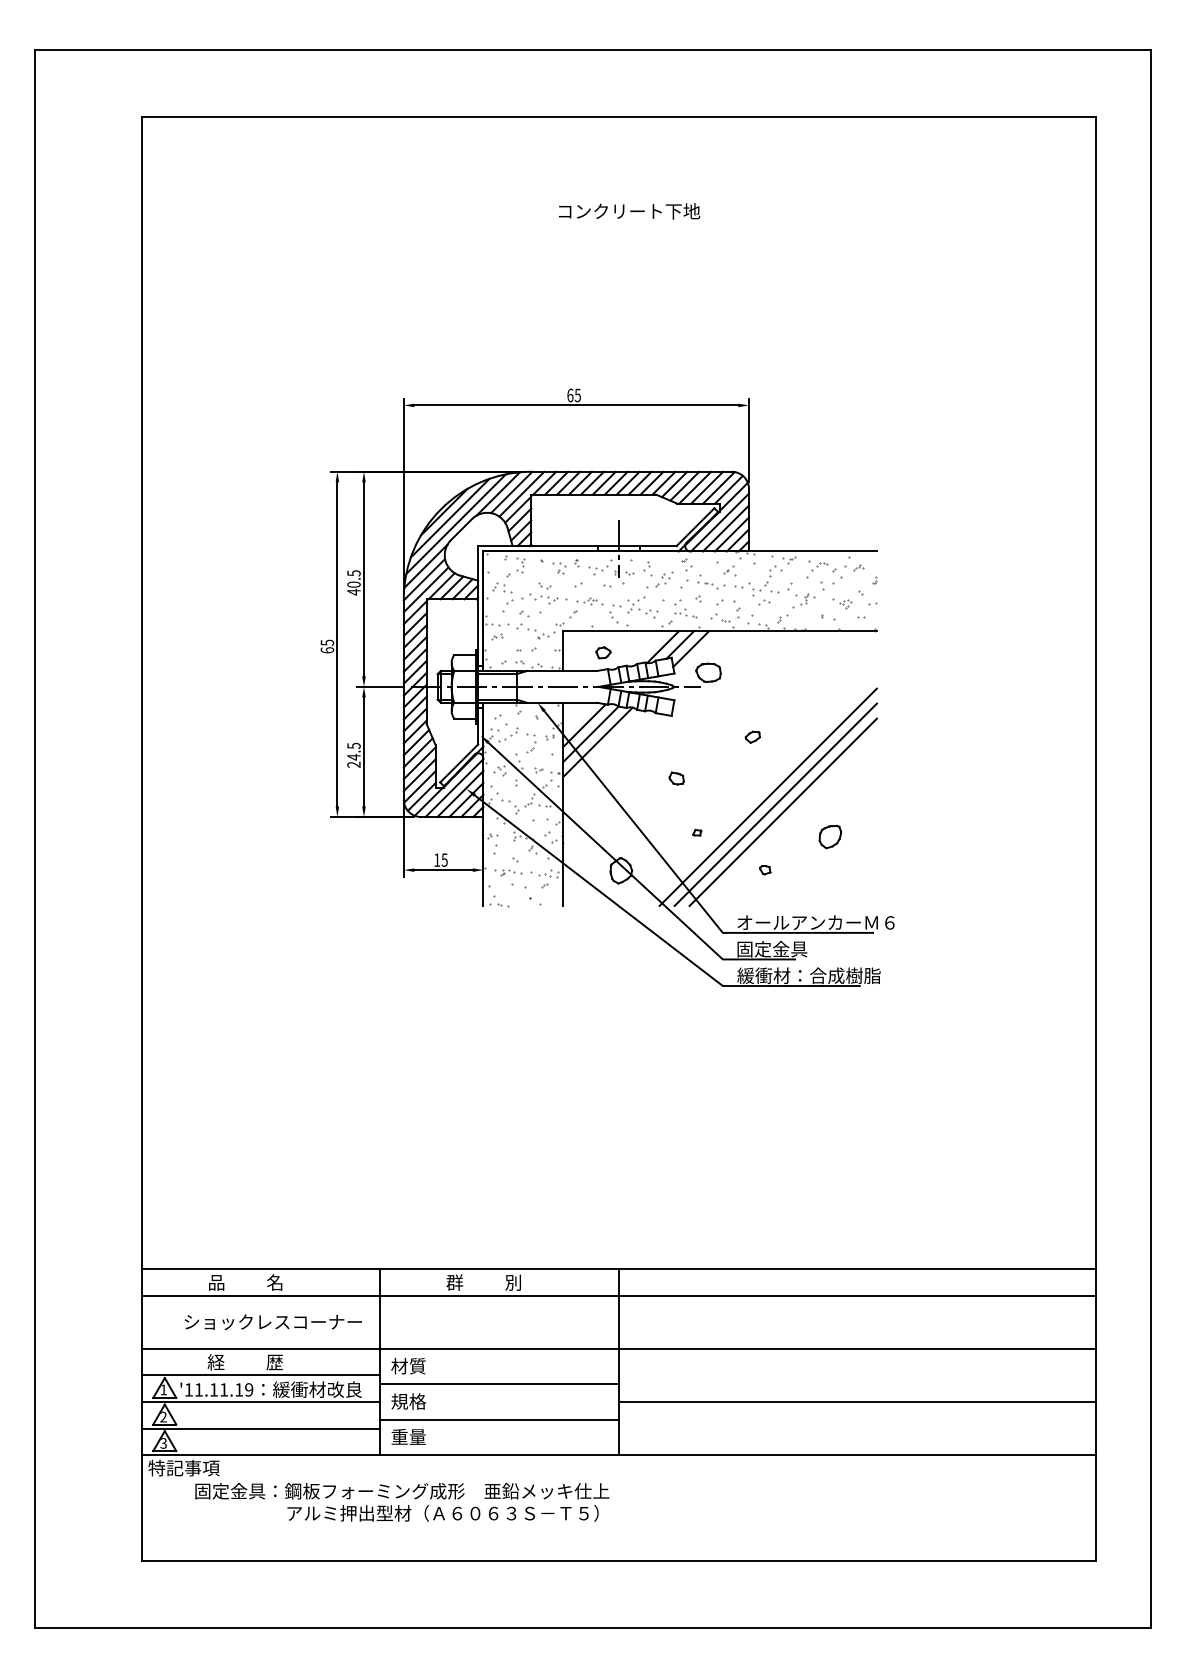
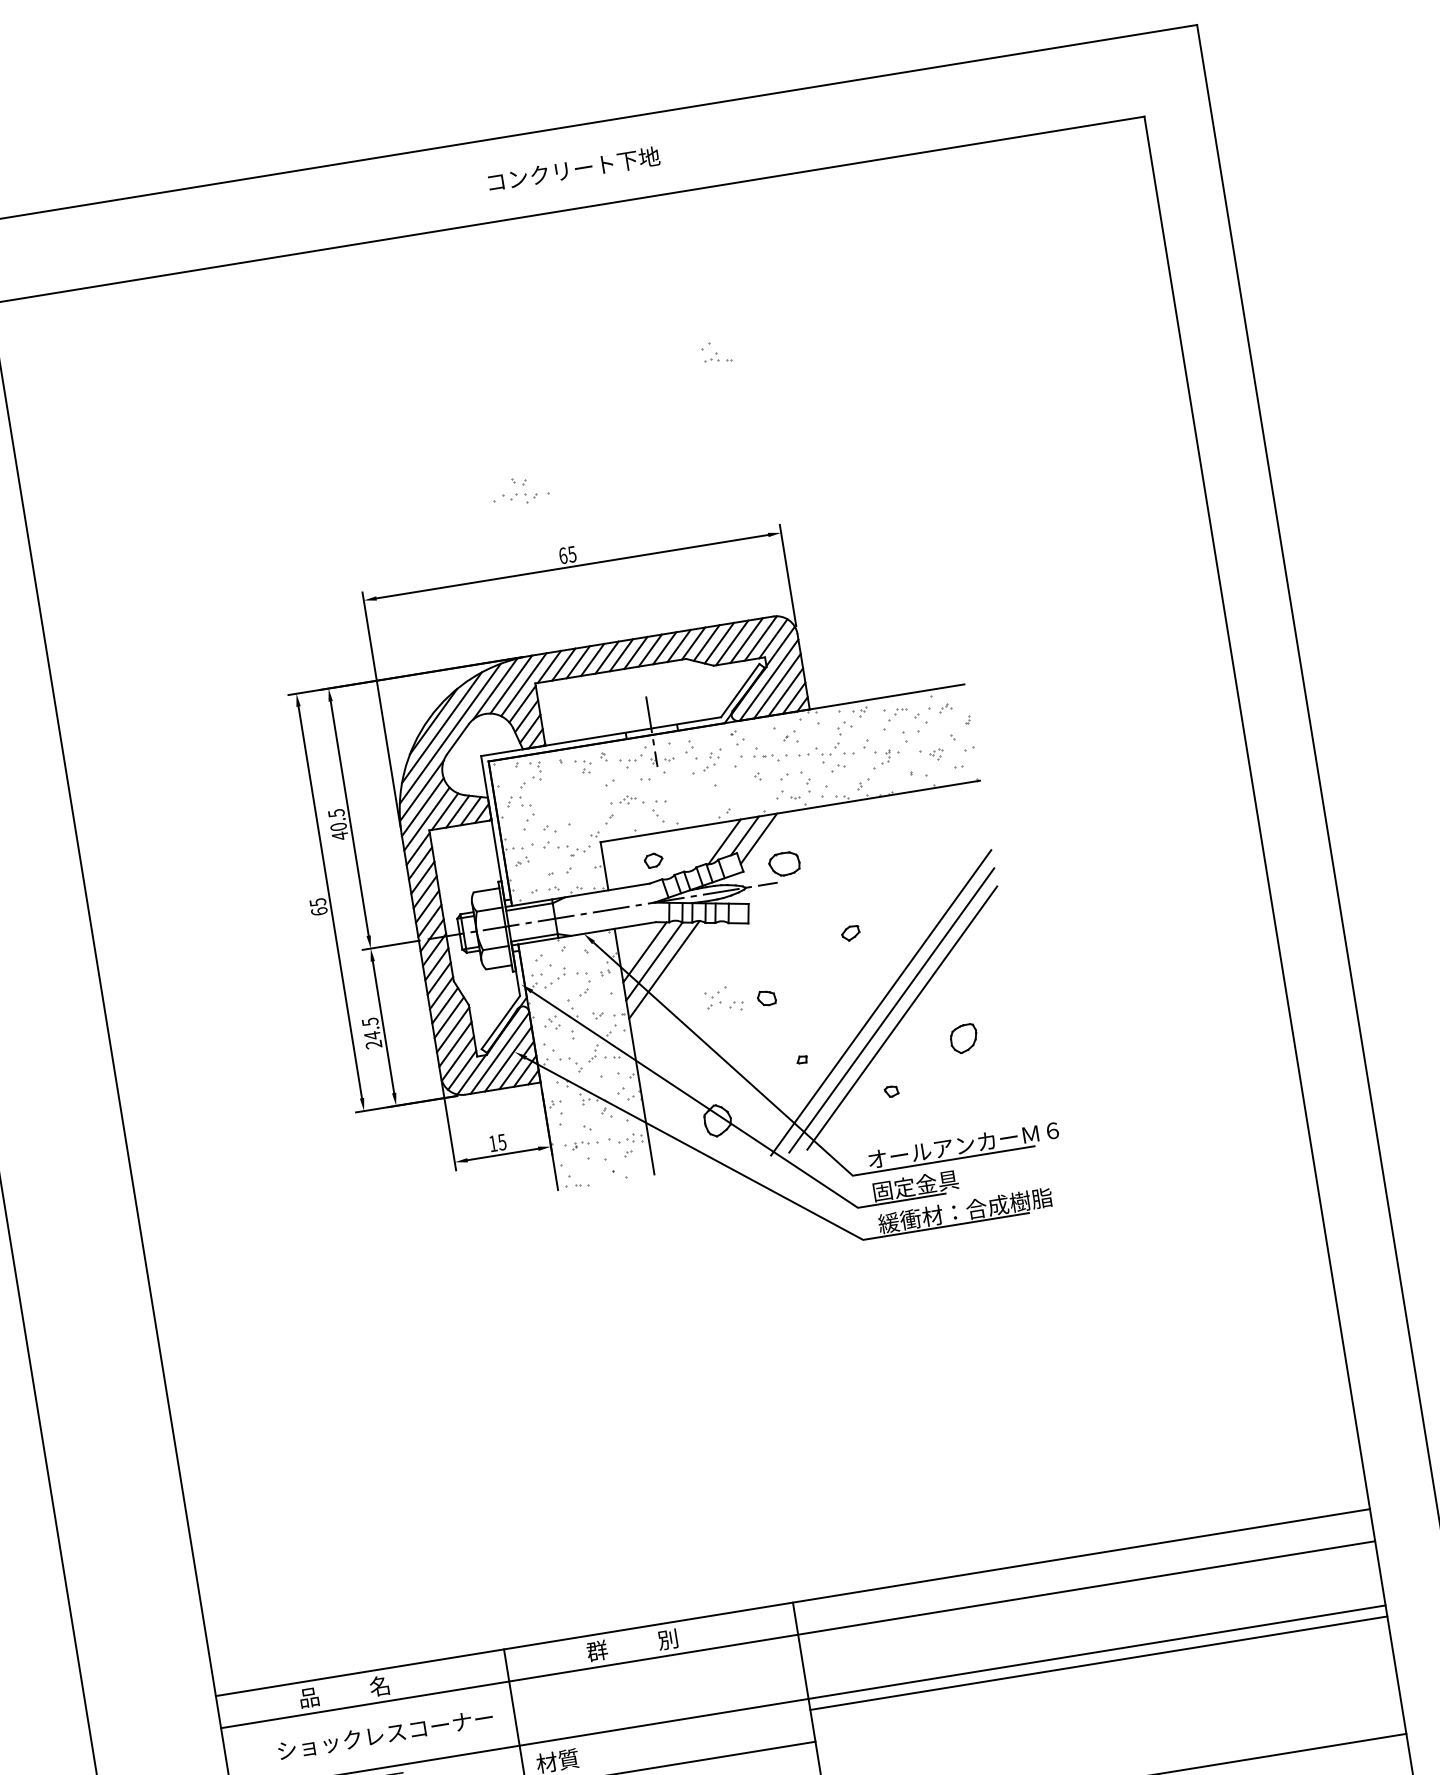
text: (629, 211) -> (574, 169), moved
part: (544, 593) -> (520, 490), moved
part: (642, 607) -> (724, 999), moved
part: (685, 608) -> (716, 352), moved
line: (857, 1401) -> (1098, 1662), moved

